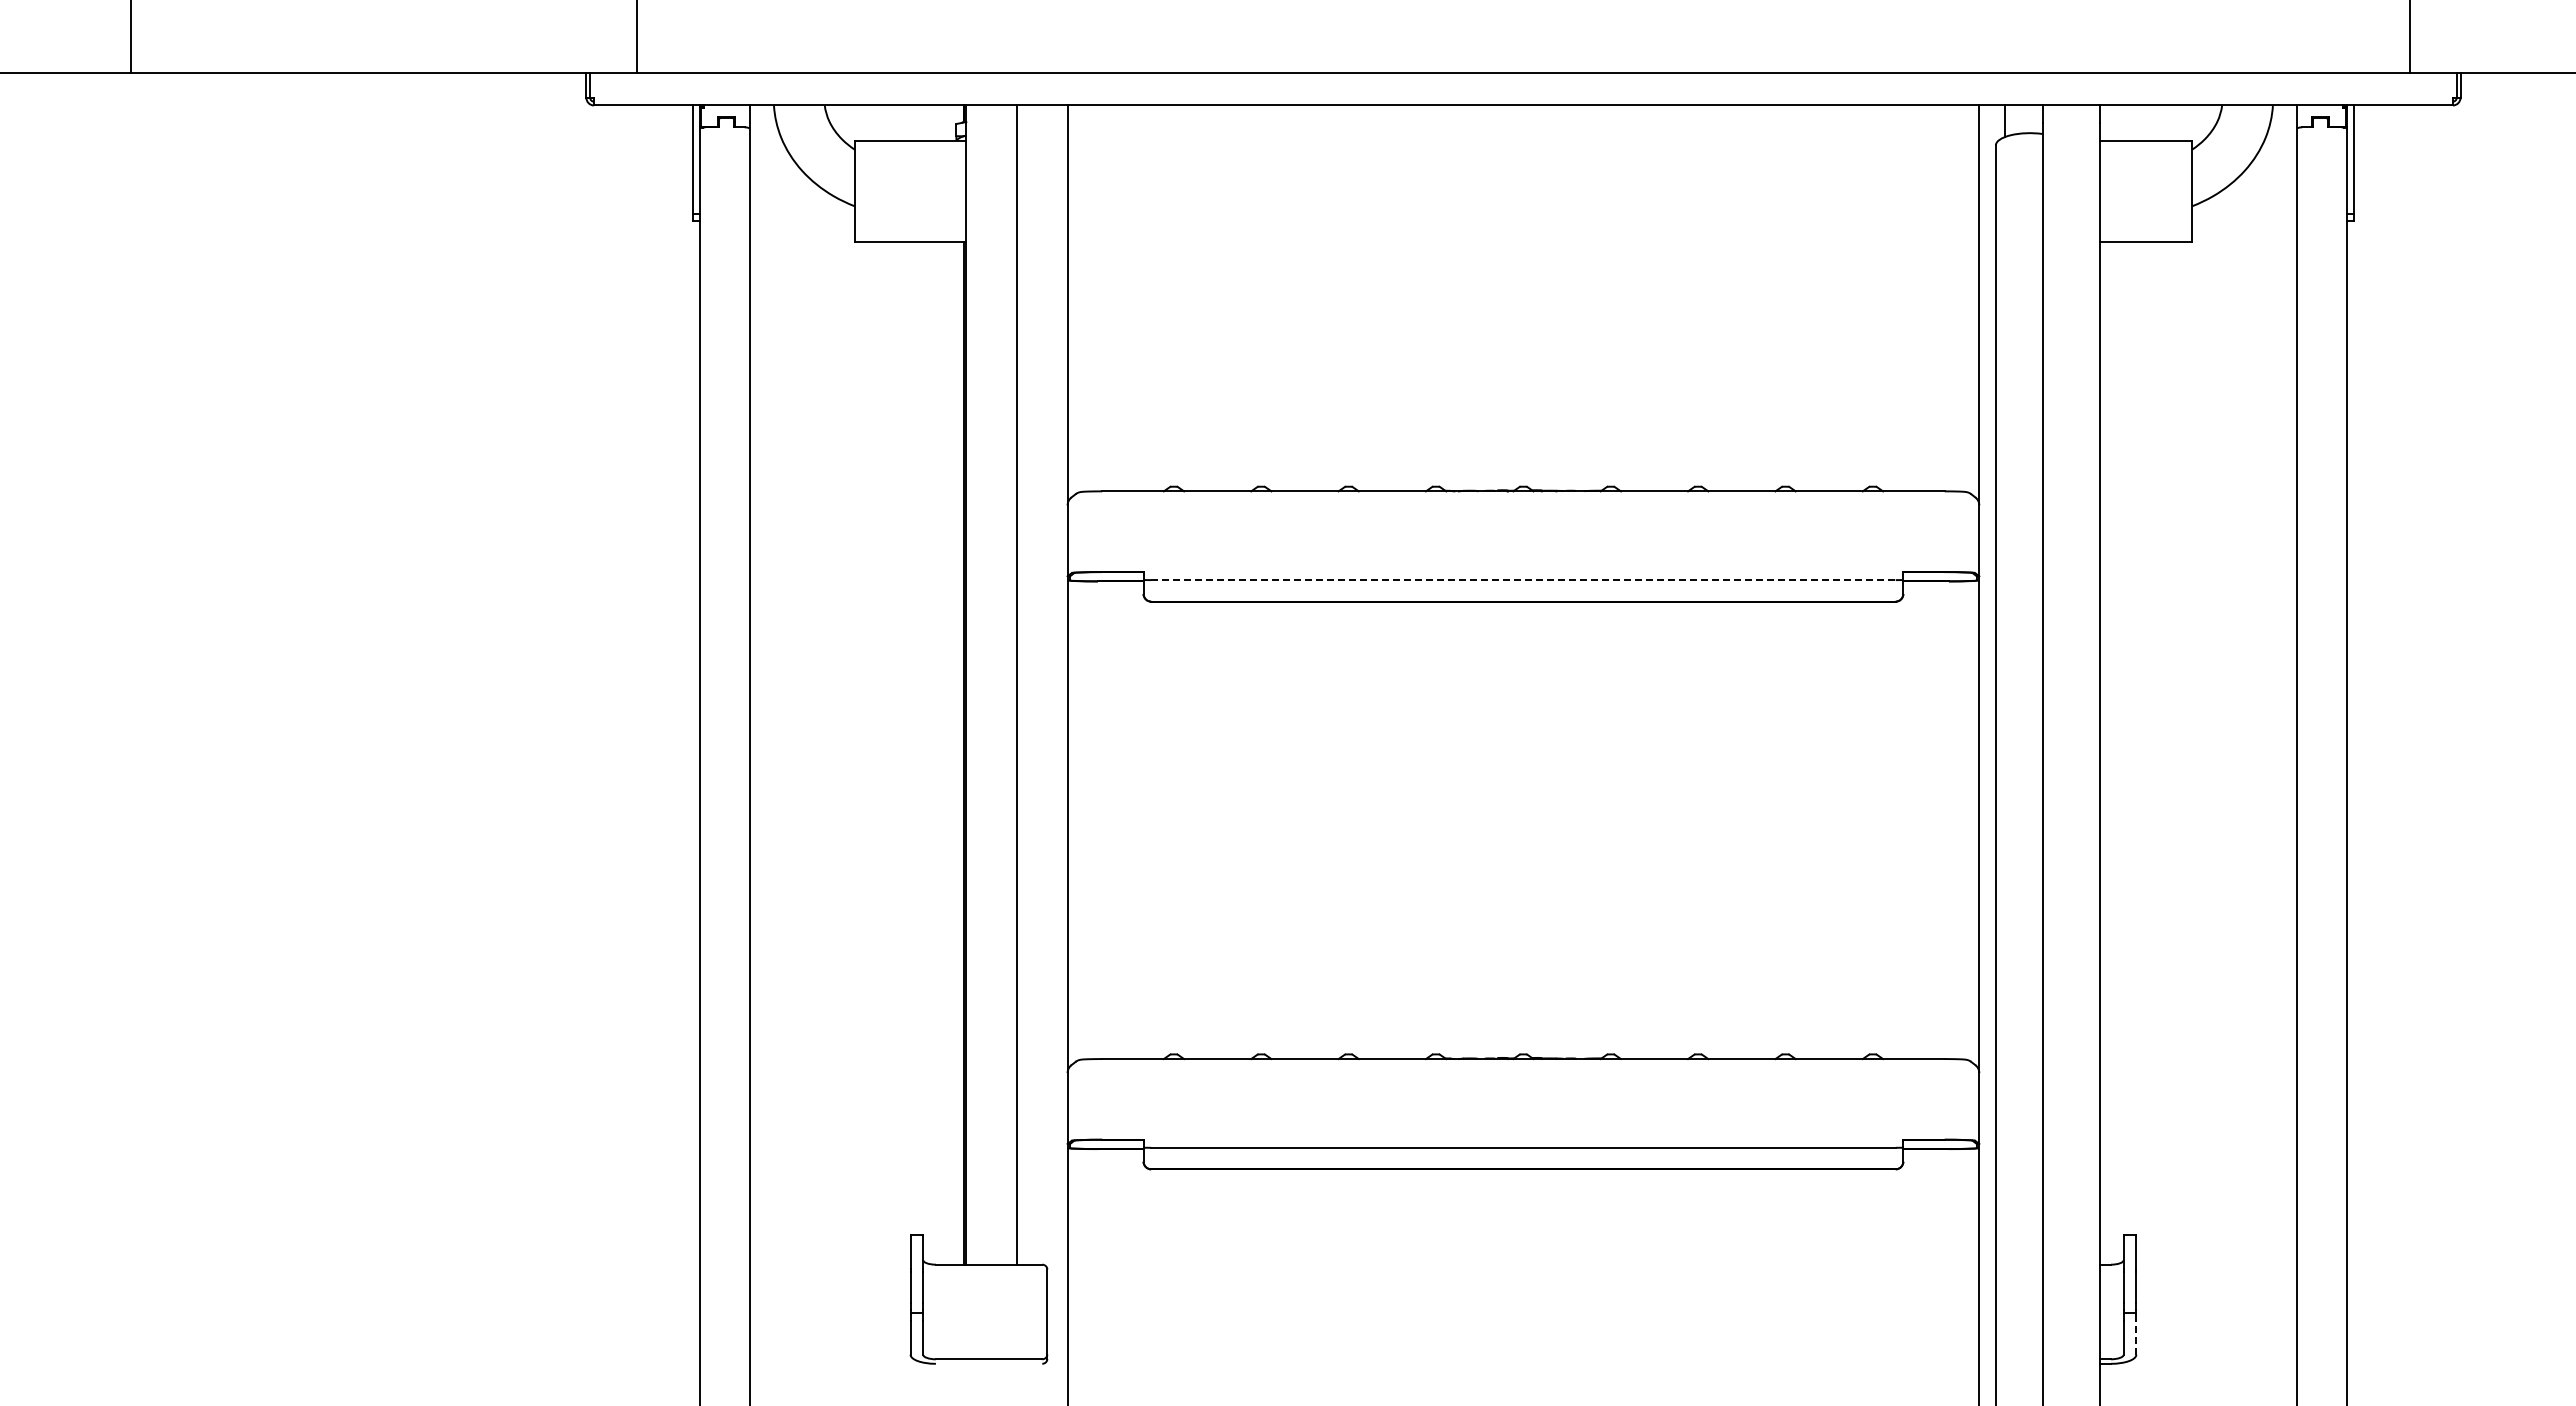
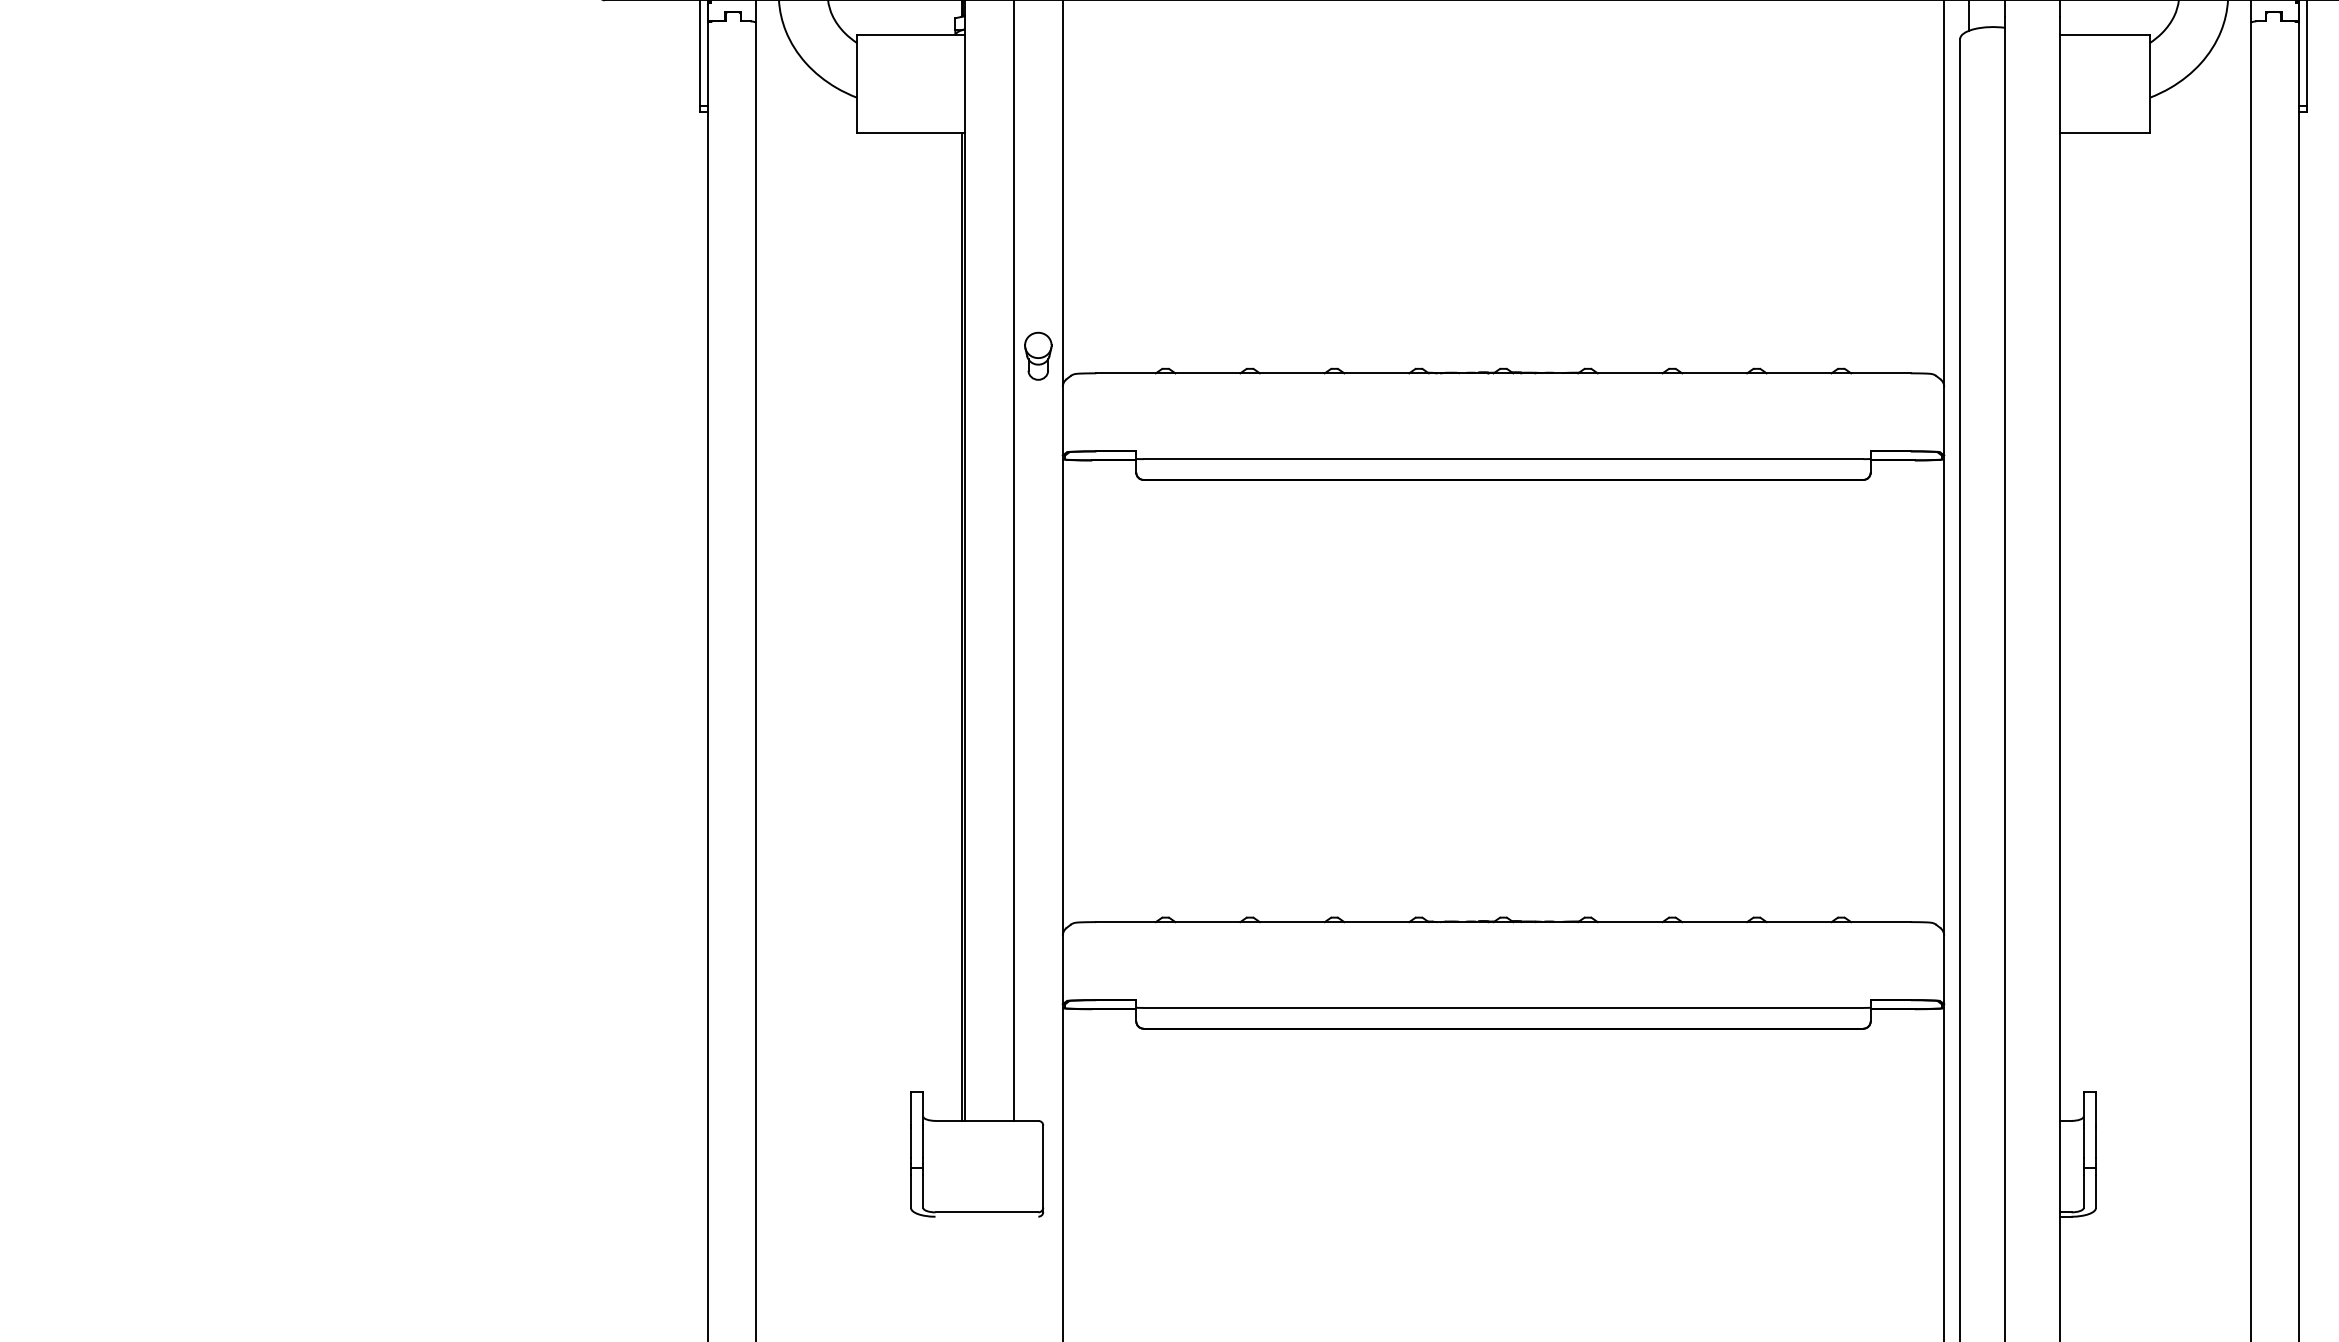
part: (1041, 473) -> (1037, 356), added
line: (1523, 580) -> (1503, 459), dashed -> solid
line: (2136, 1337) -> (2096, 1191), dashed -> solid

